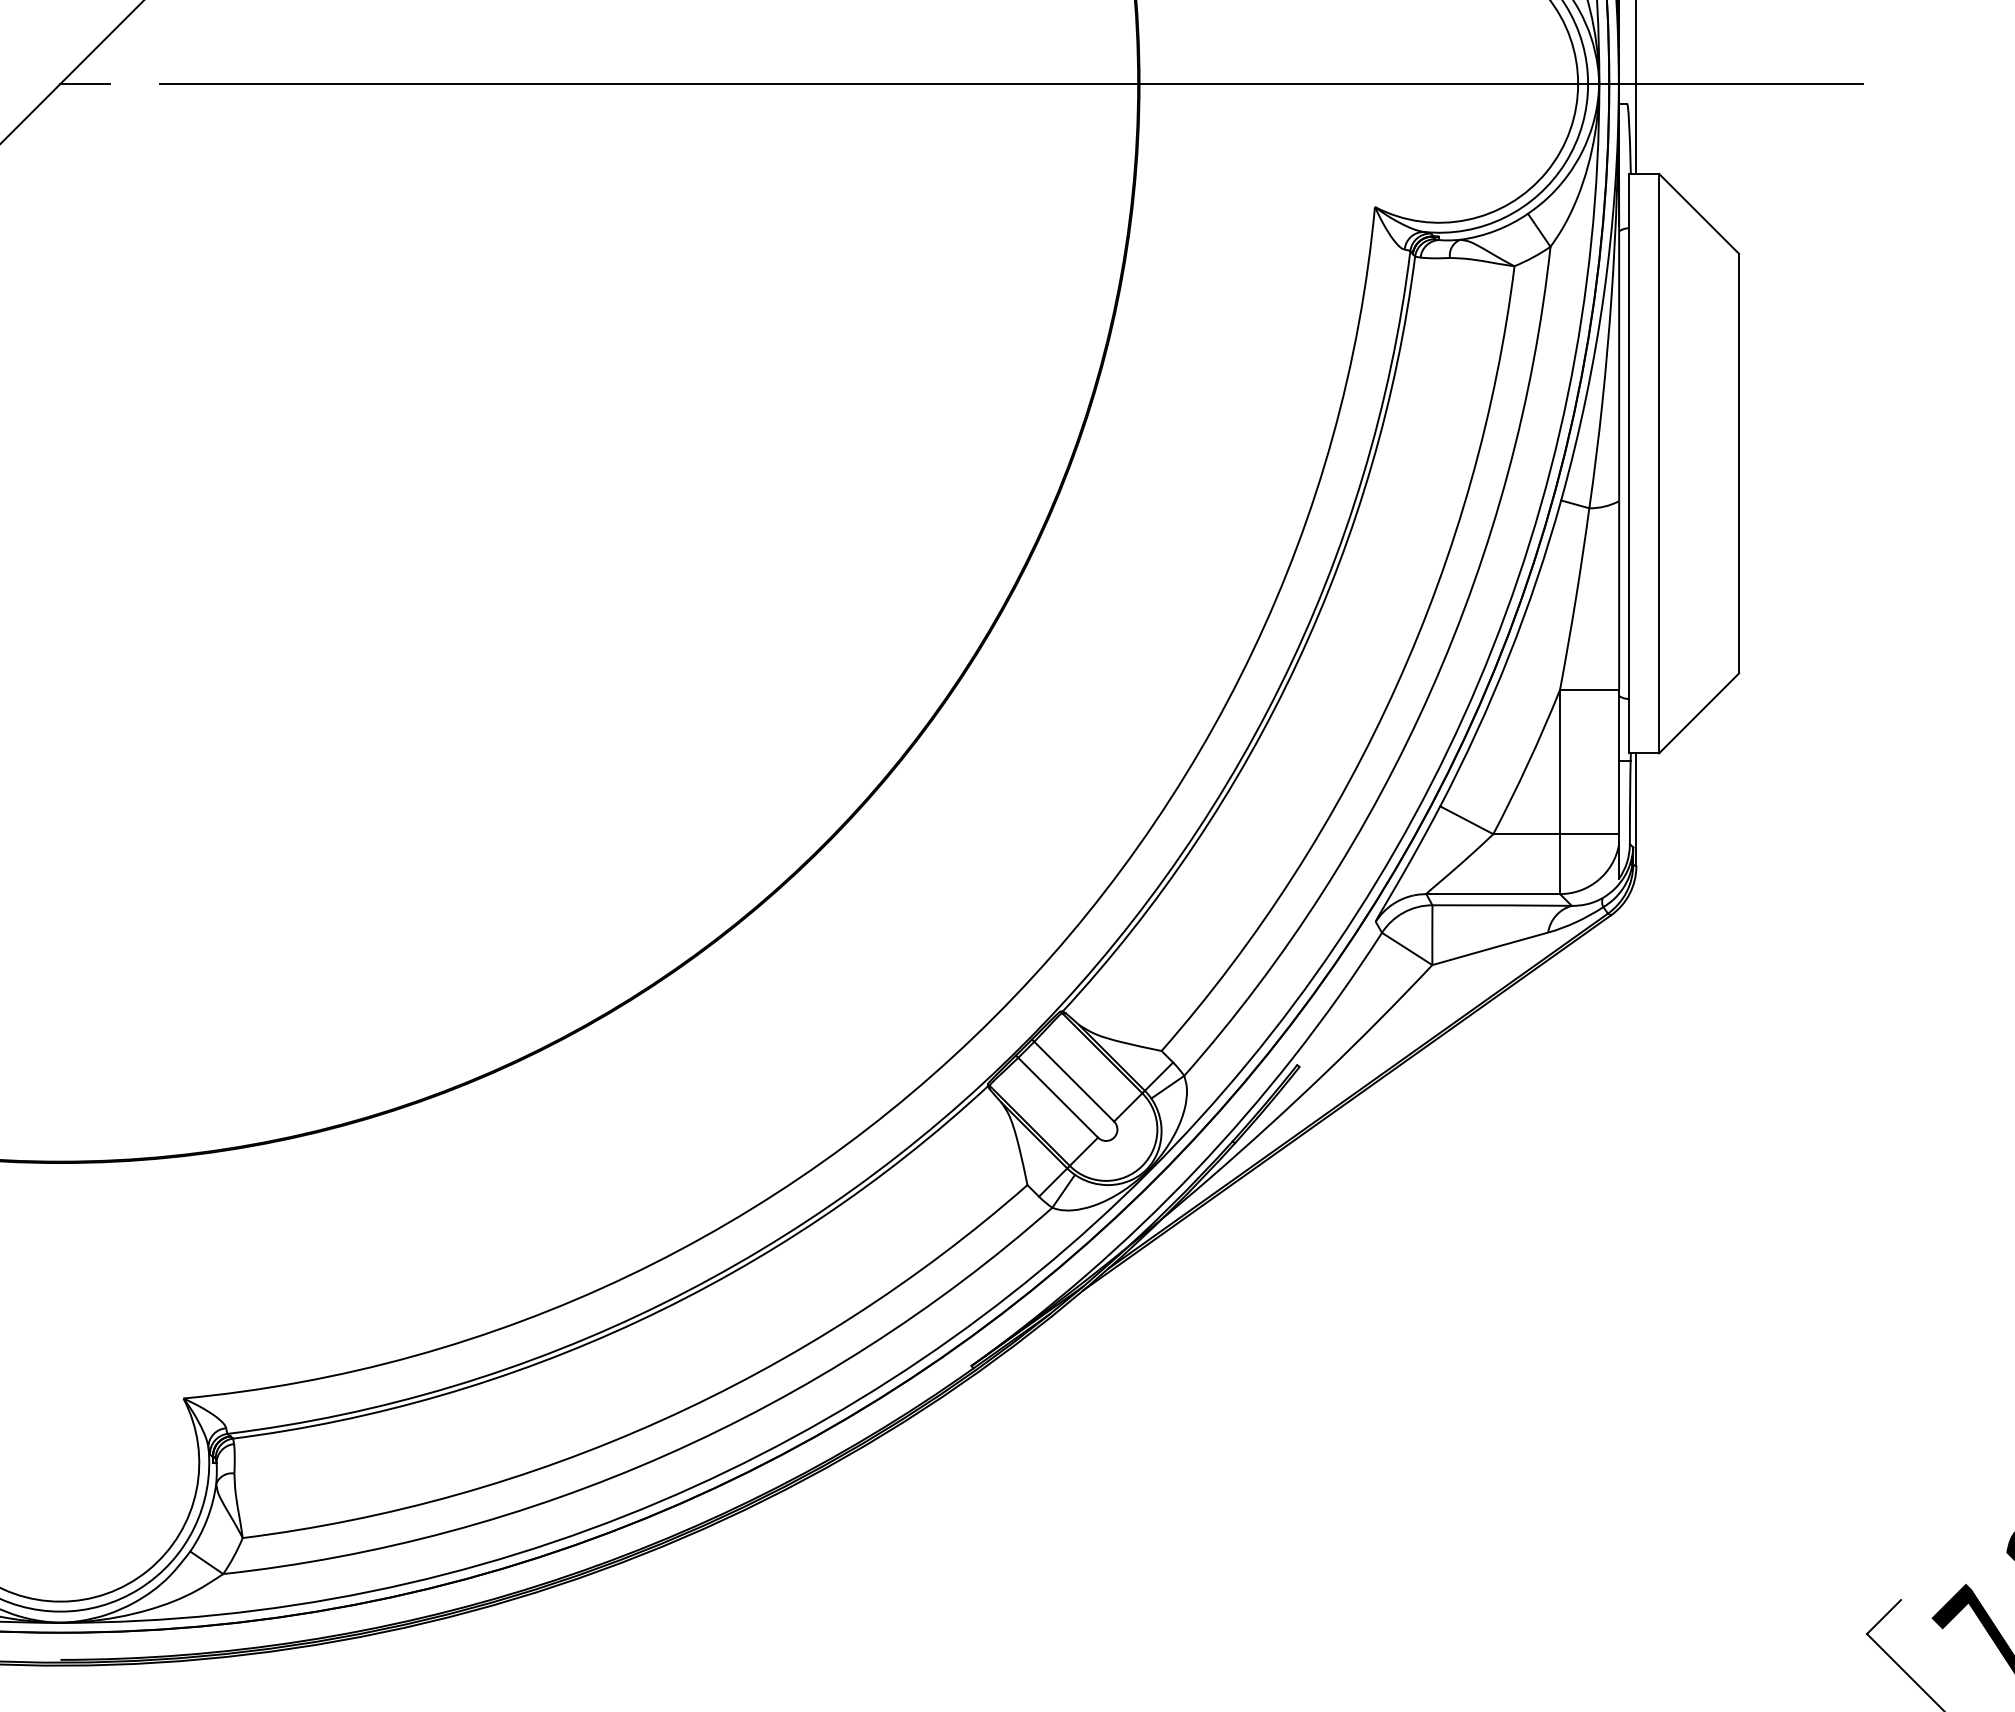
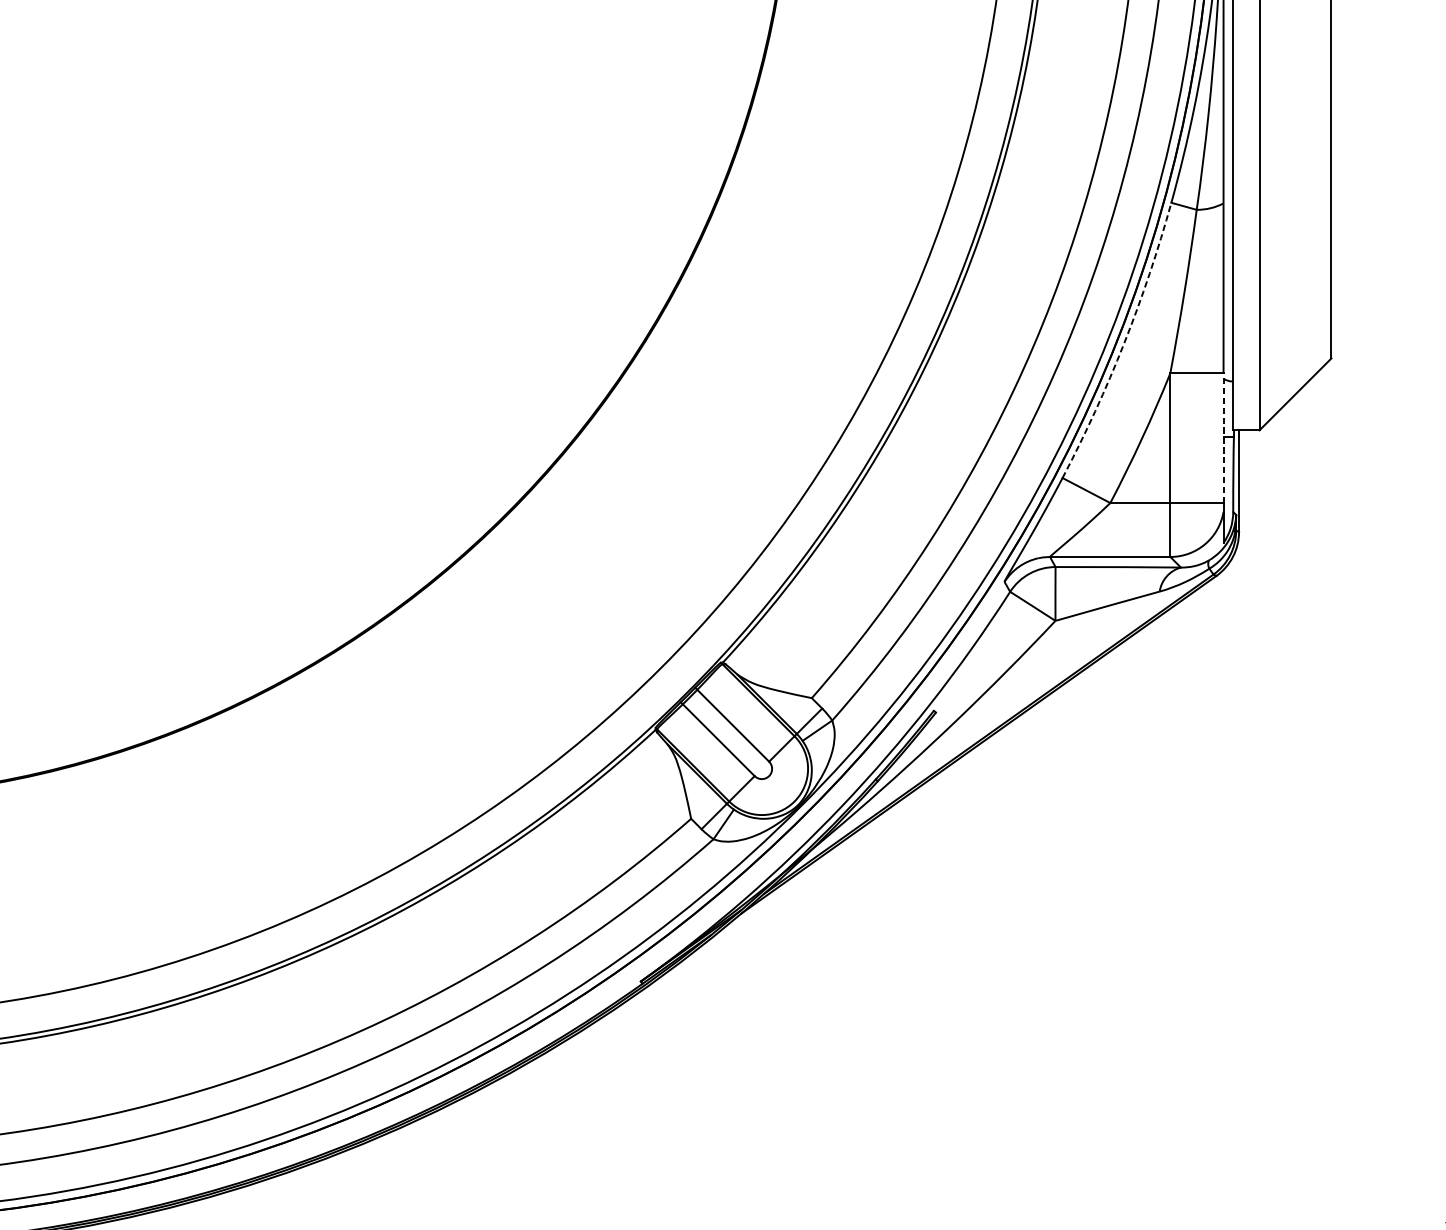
arc: (1508, 656) -> (1123, 343), solid -> dashed
line: (1619, 761) -> (1223, 437), solid -> dashed

